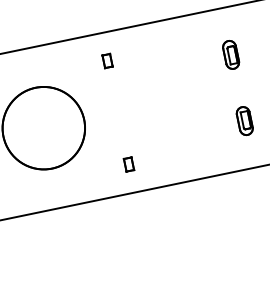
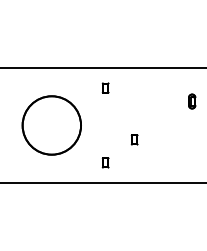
part: (230, 55) -> (191, 101), size x0.7
part: (243, 121) -> (191, 149), removed
part: (162, 123) -> (134, 139), added

